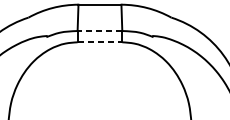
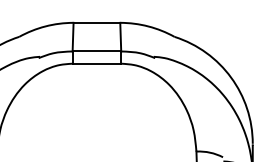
line: (99, 31) -> (96, 51), dashed -> solid
line: (100, 42) -> (97, 63), dashed -> solid

